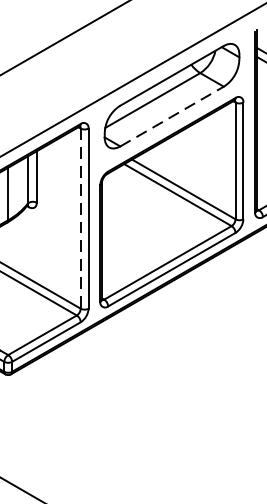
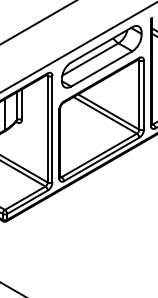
line: (173, 115) -> (102, 68), dashed -> solid
line: (80, 219) -> (47, 129), dashed -> solid

